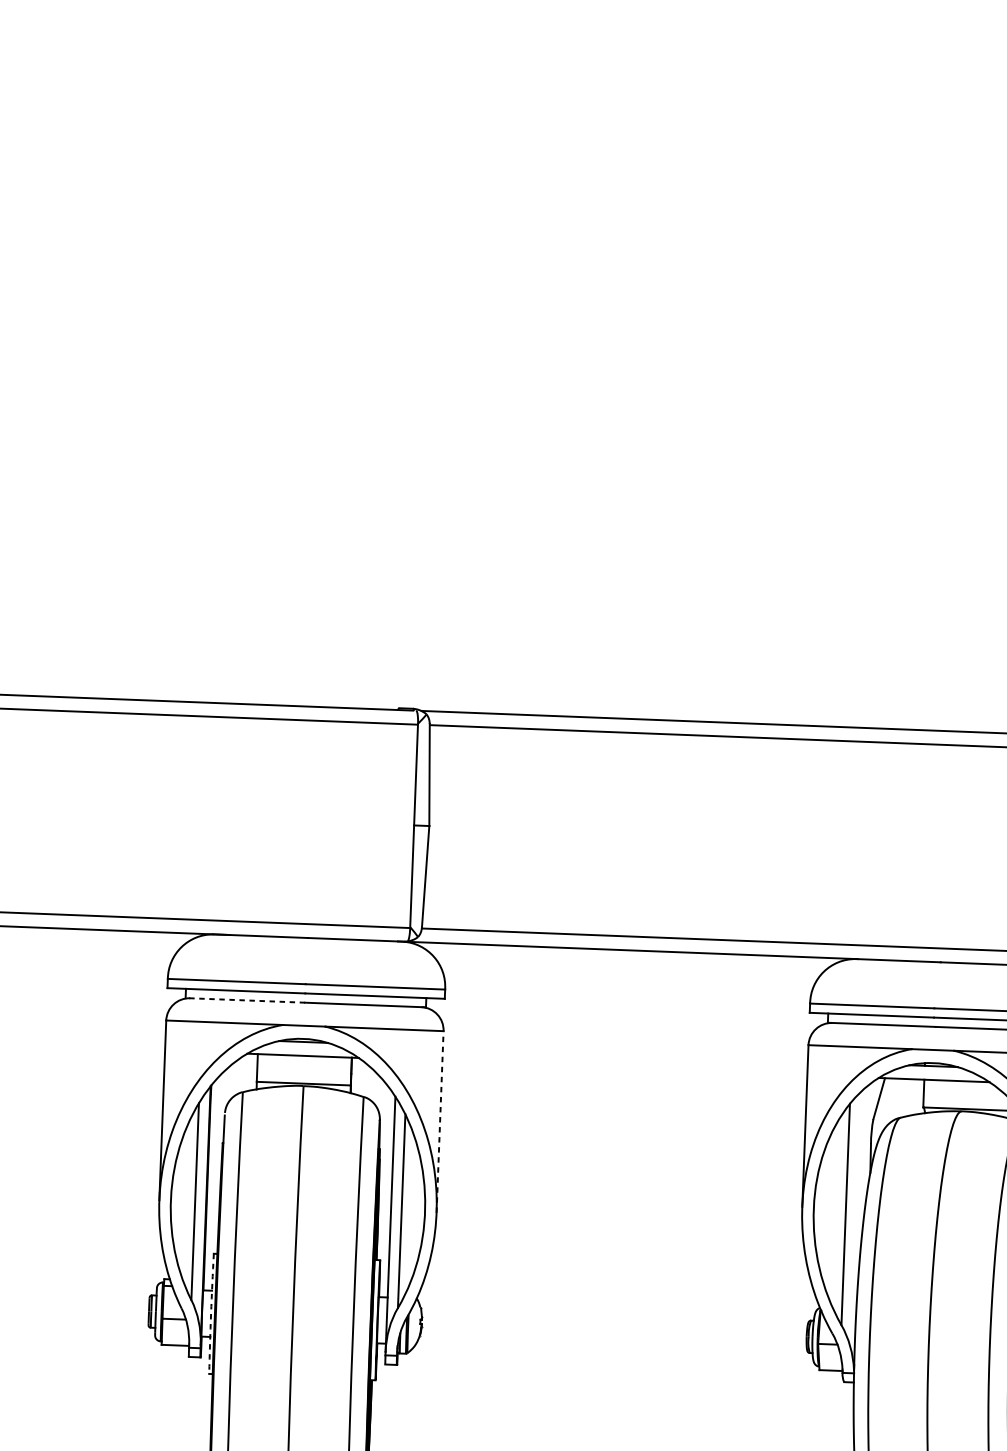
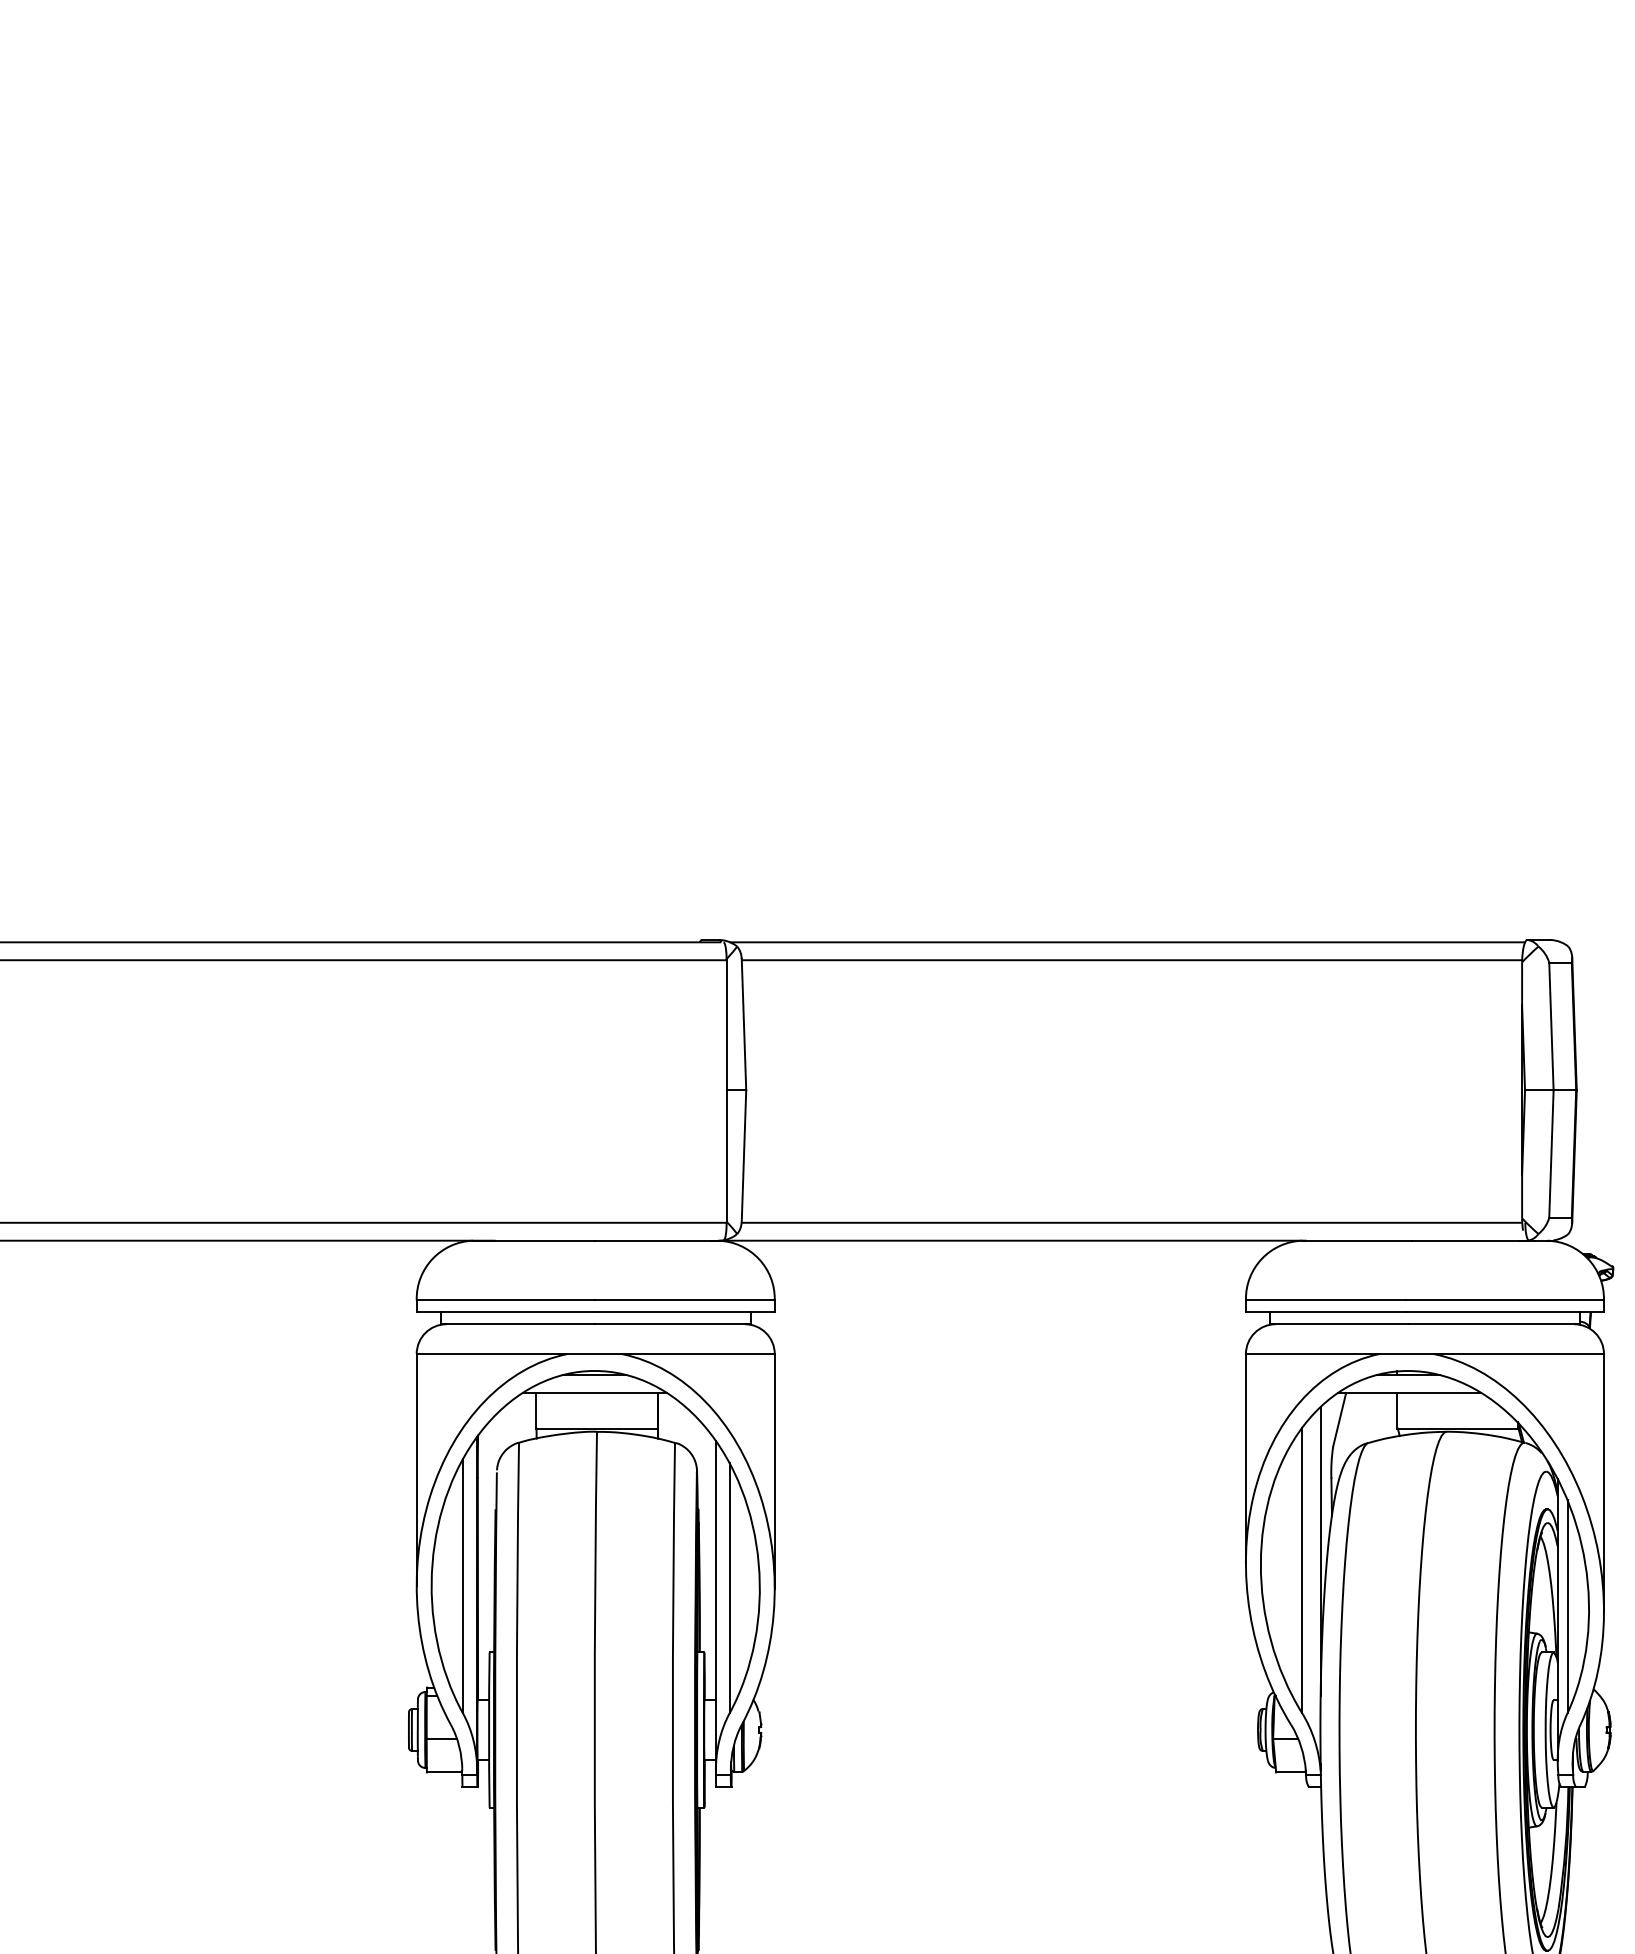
line: (245, 1000) -> (517, 1324), dashed -> solid
line: (439, 1121) -> (774, 1470), dashed -> solid
line: (860, 1200) -> (1320, 1551), added
arc: (211, 1314) -> (489, 1730), dashed -> solid

